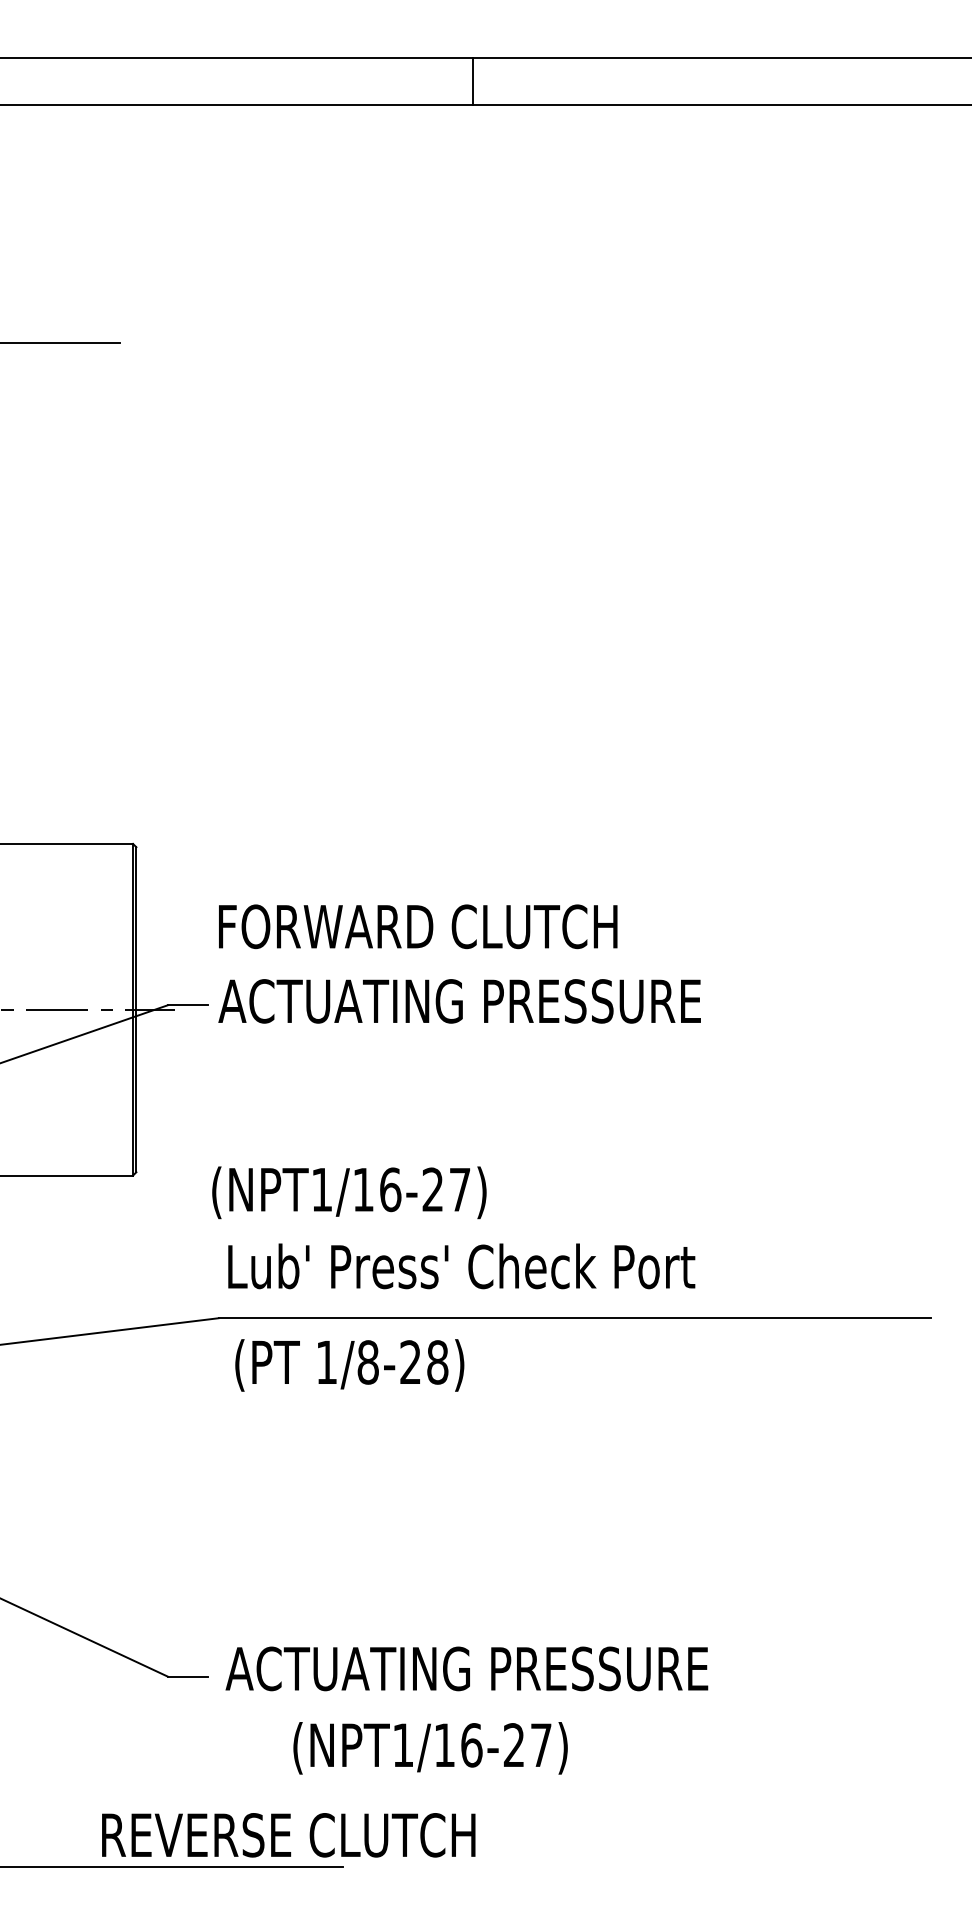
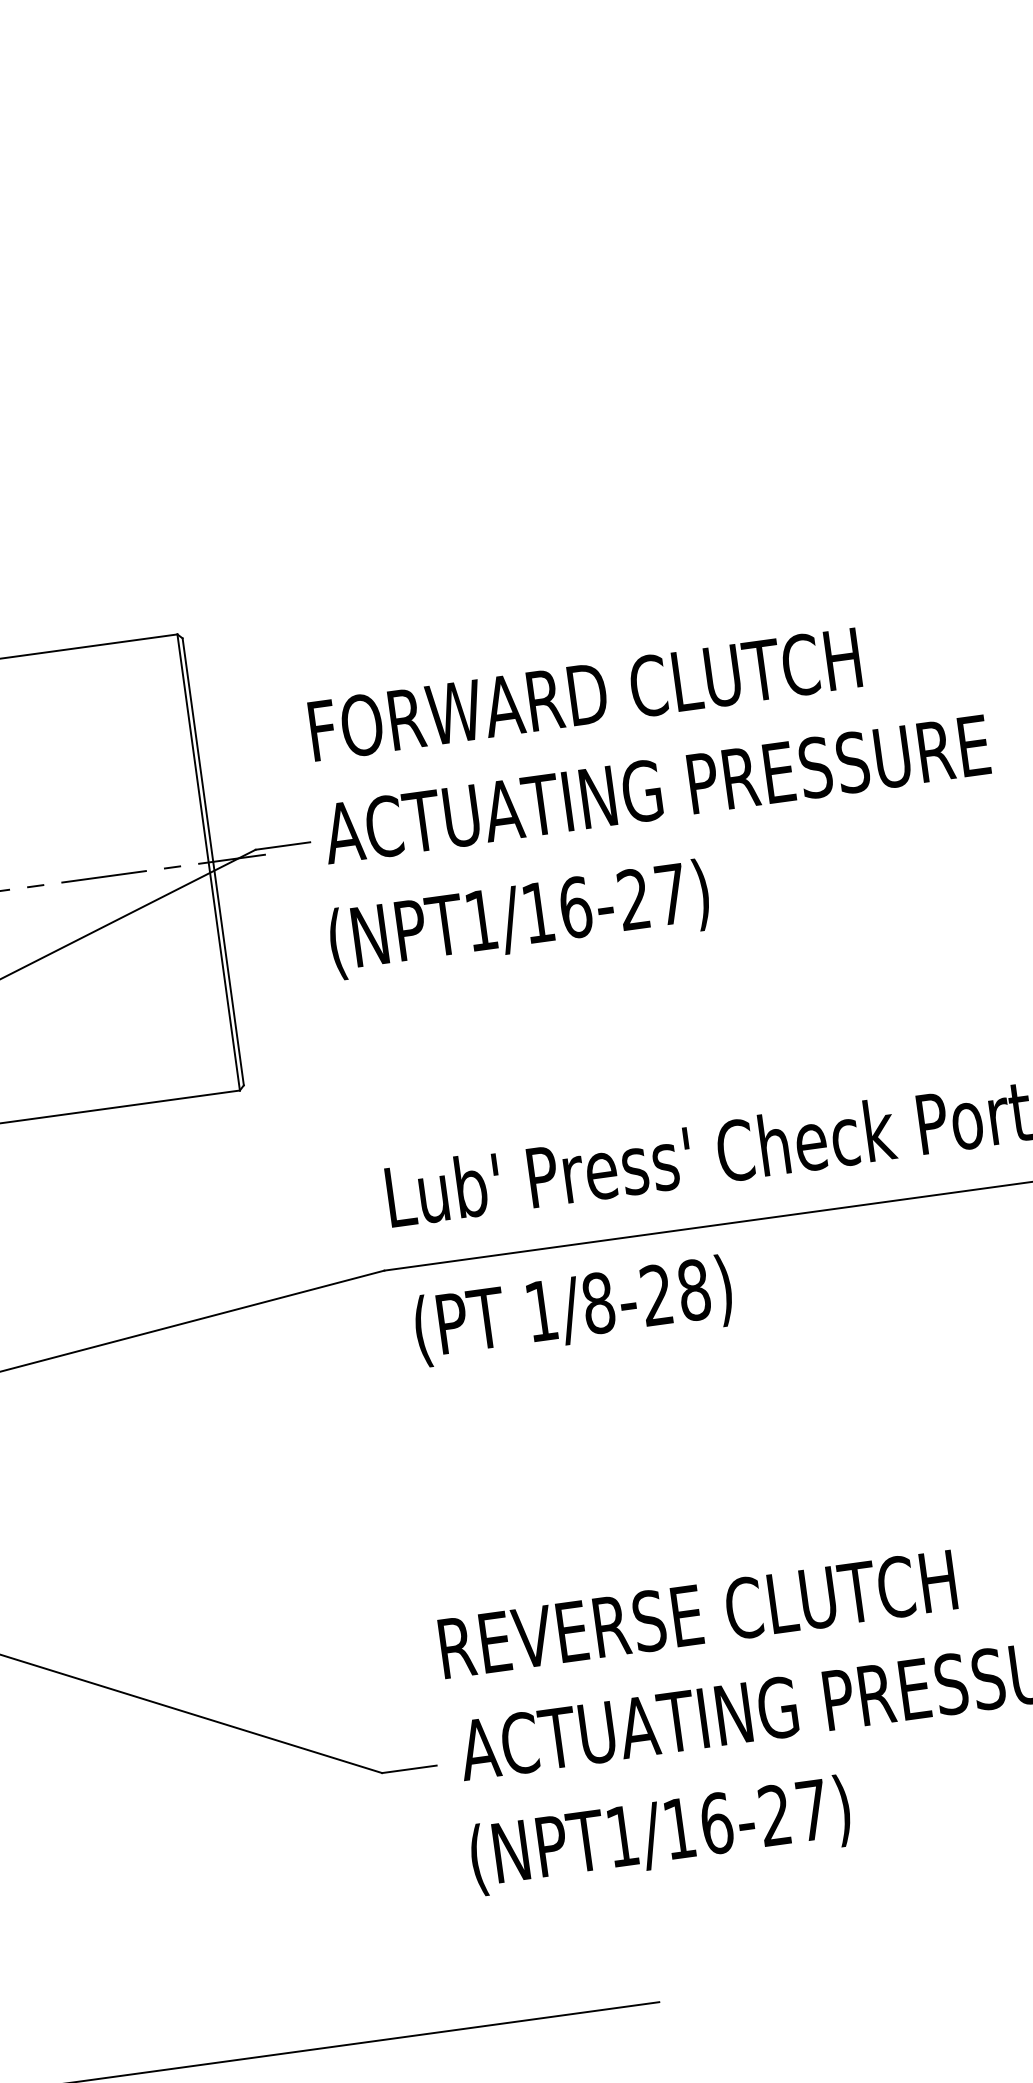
text: (349, 1192) -> (519, 919), moved
text: (430, 1748) -> (660, 1835), moved
text: (288, 1835) -> (697, 1614), moved

